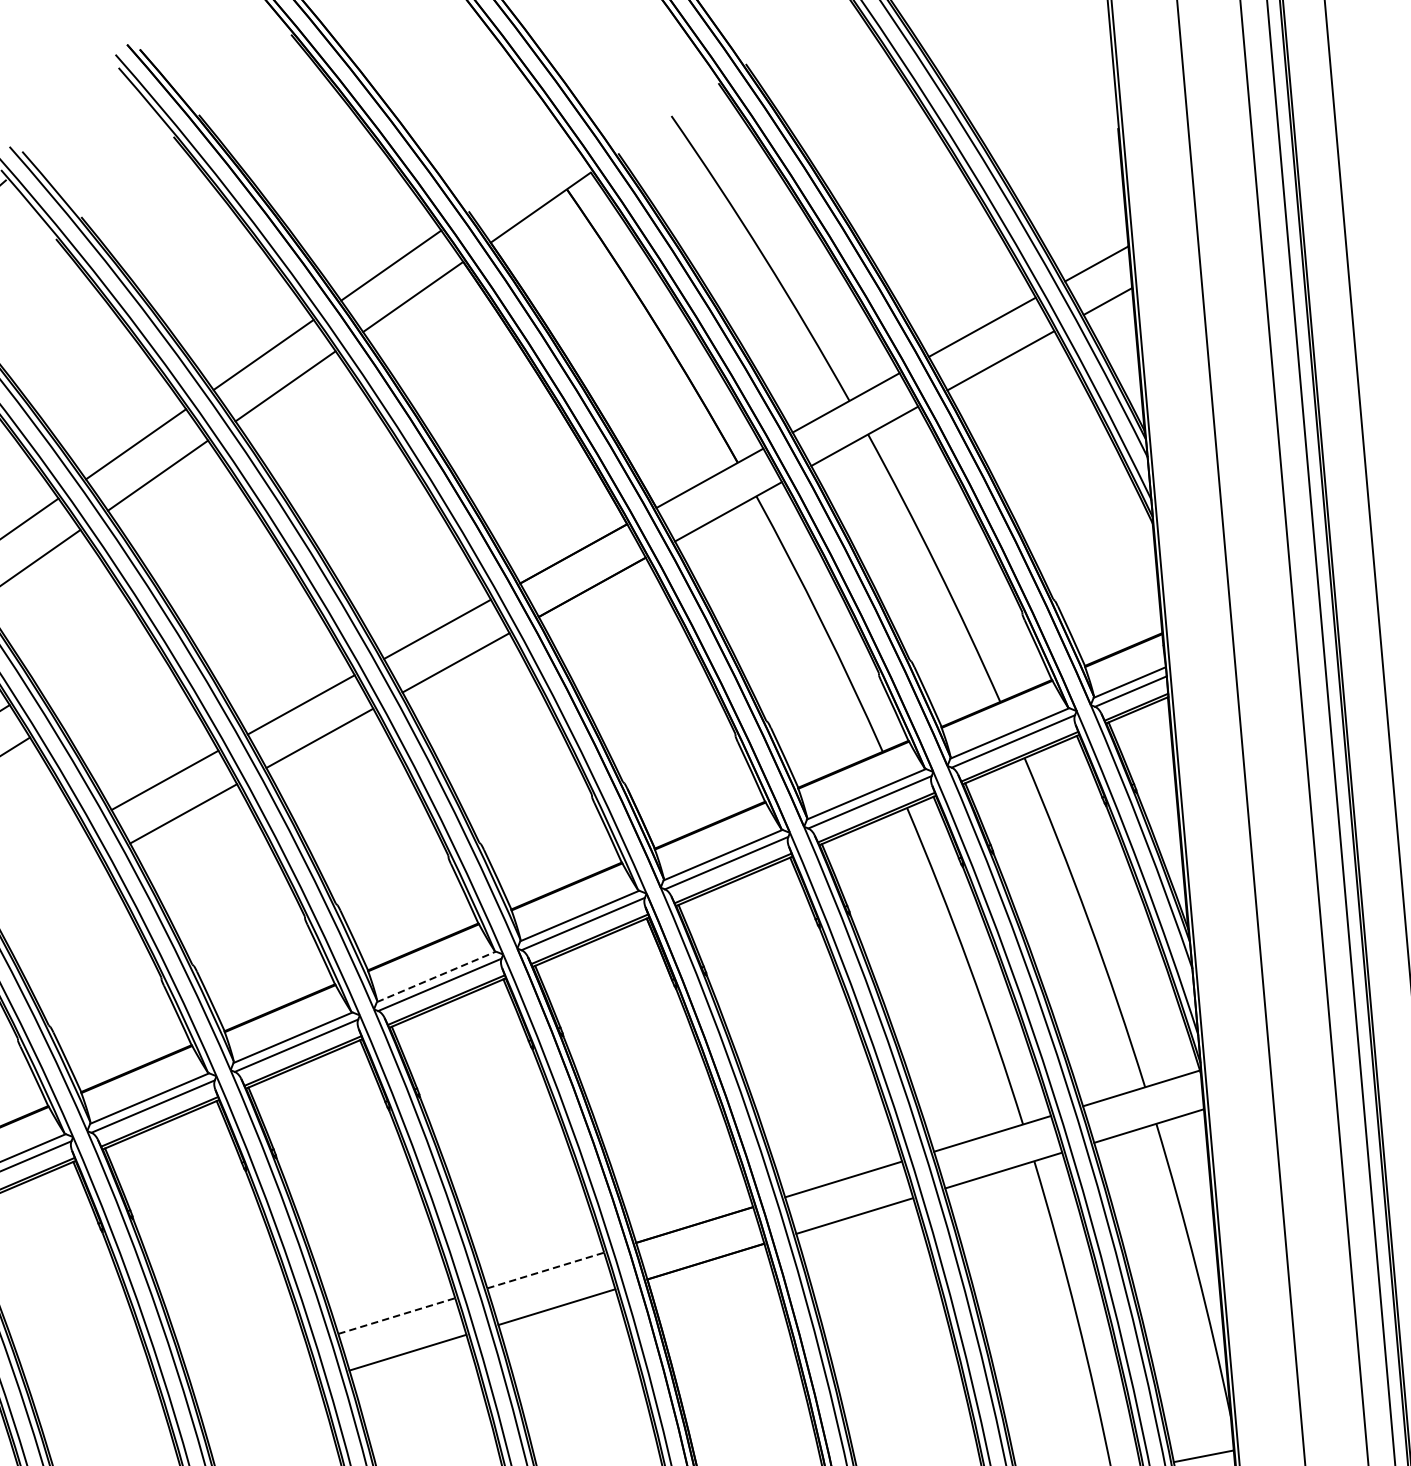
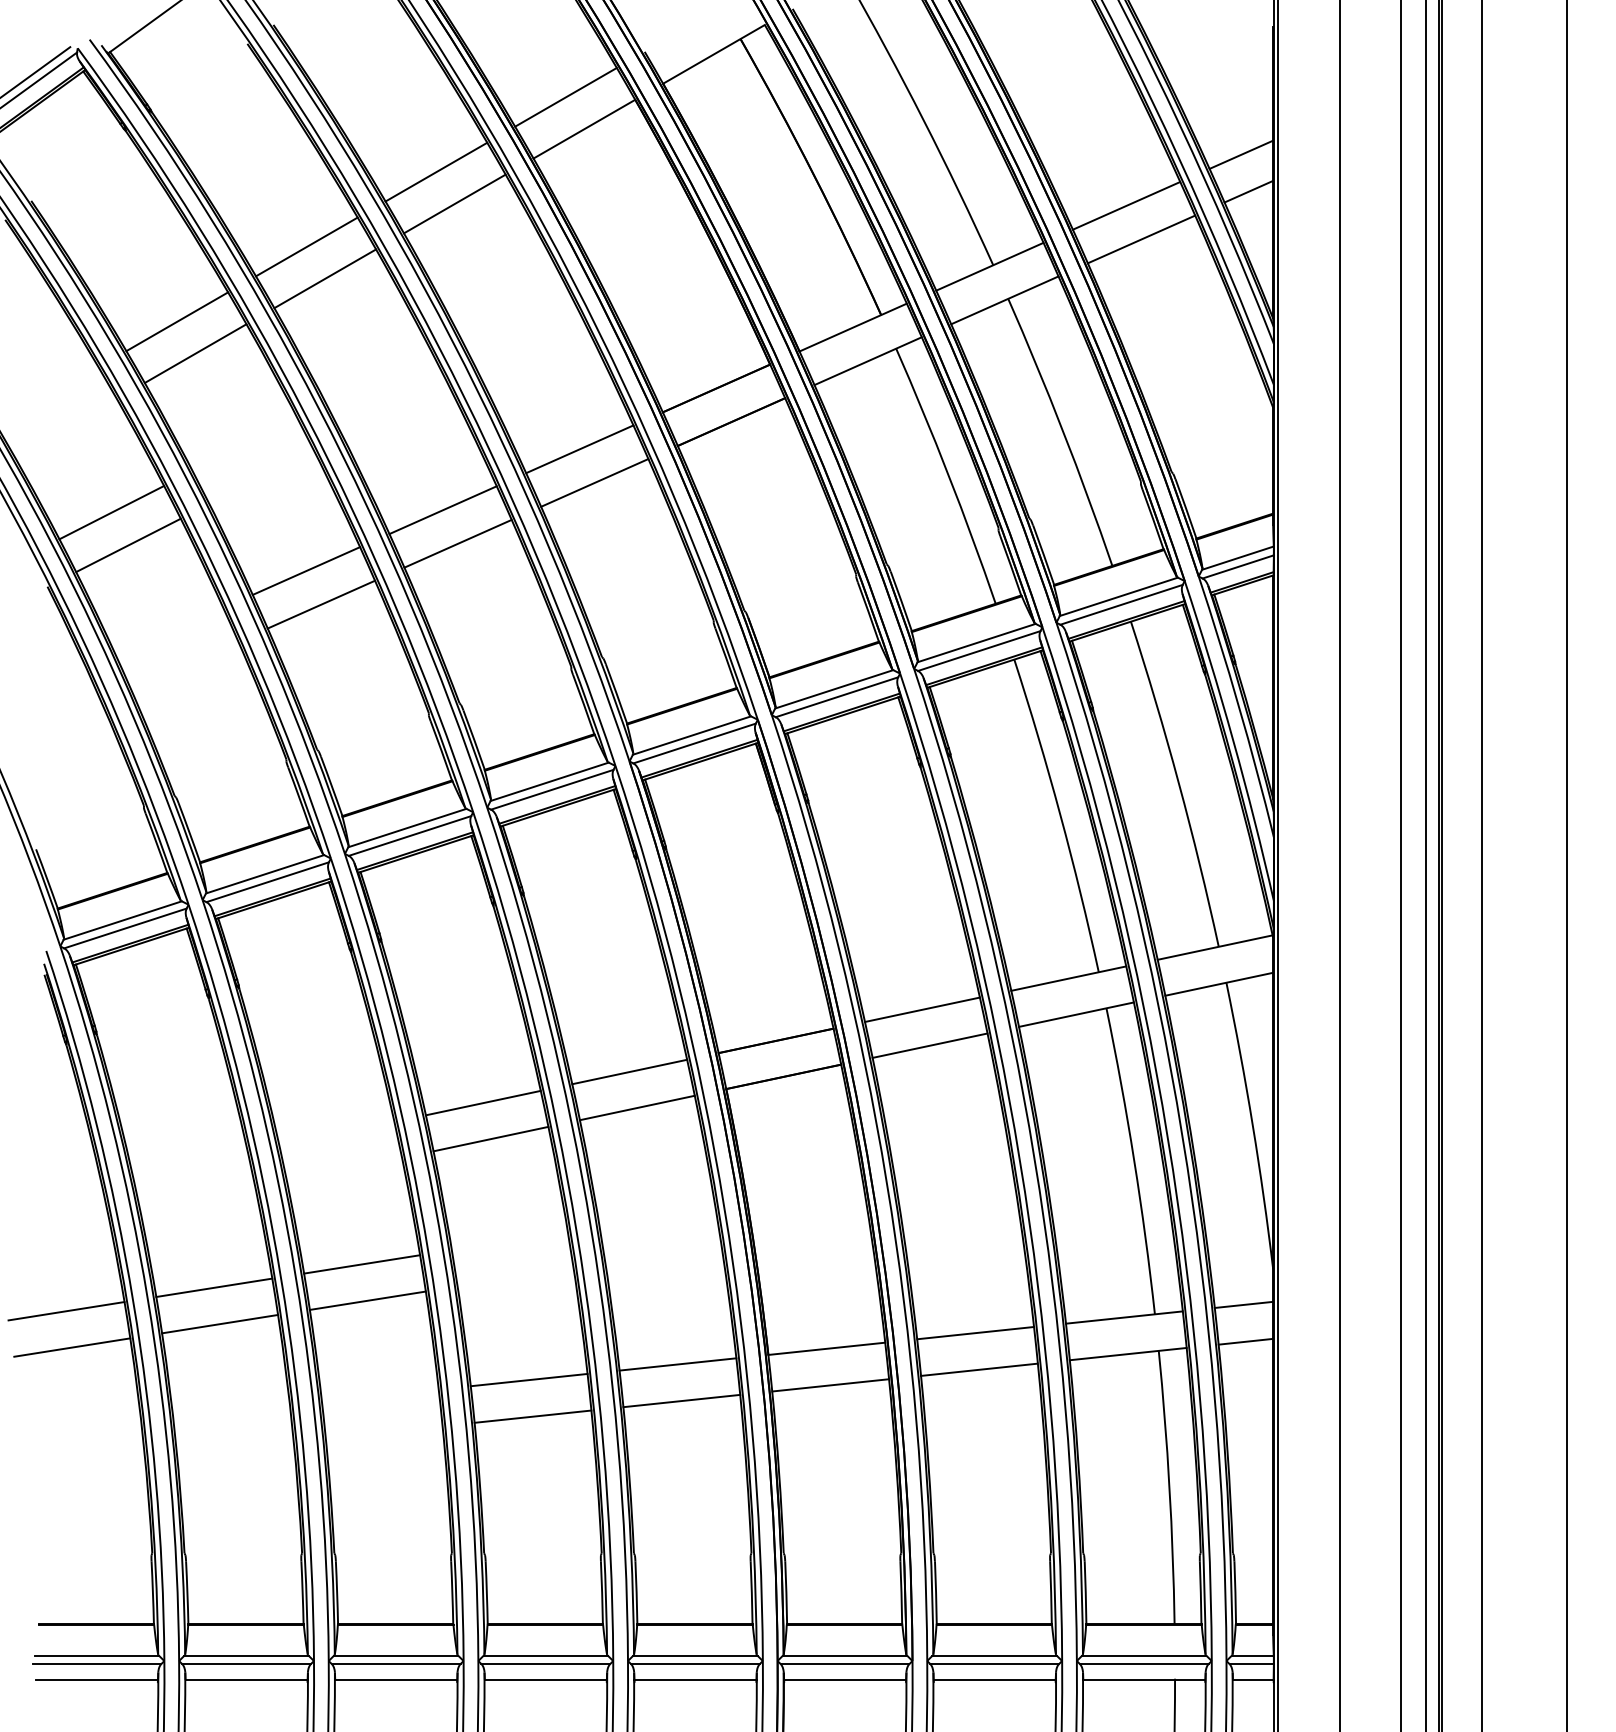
line: (437, 976) -> (550, 781), dashed -> solid
line: (545, 1271) -> (629, 1072), dashed -> solid
line: (396, 1316) -> (483, 1103), dashed -> solid

